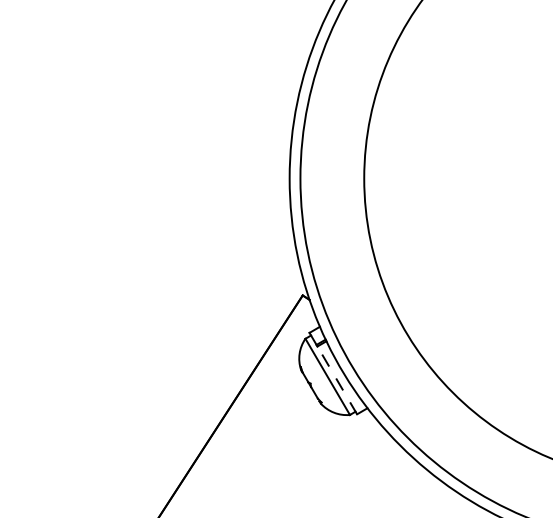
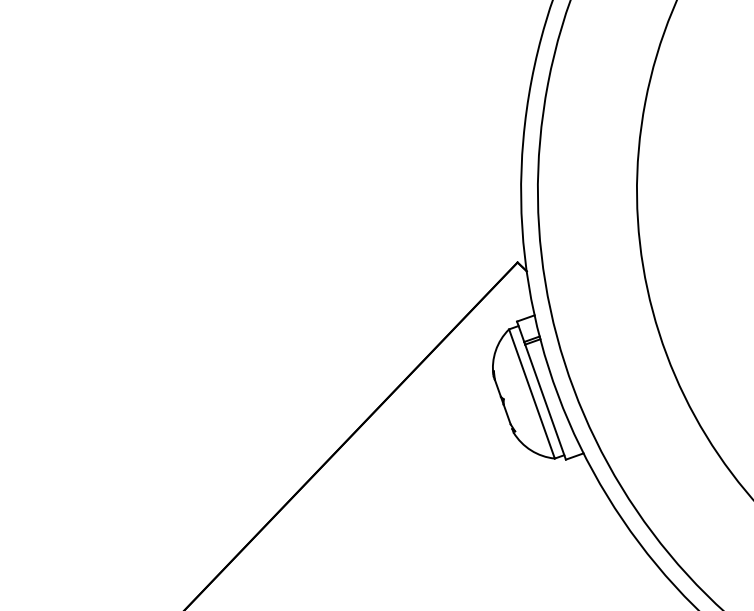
line: (337, 379) -> (546, 400), dashed -> solid

